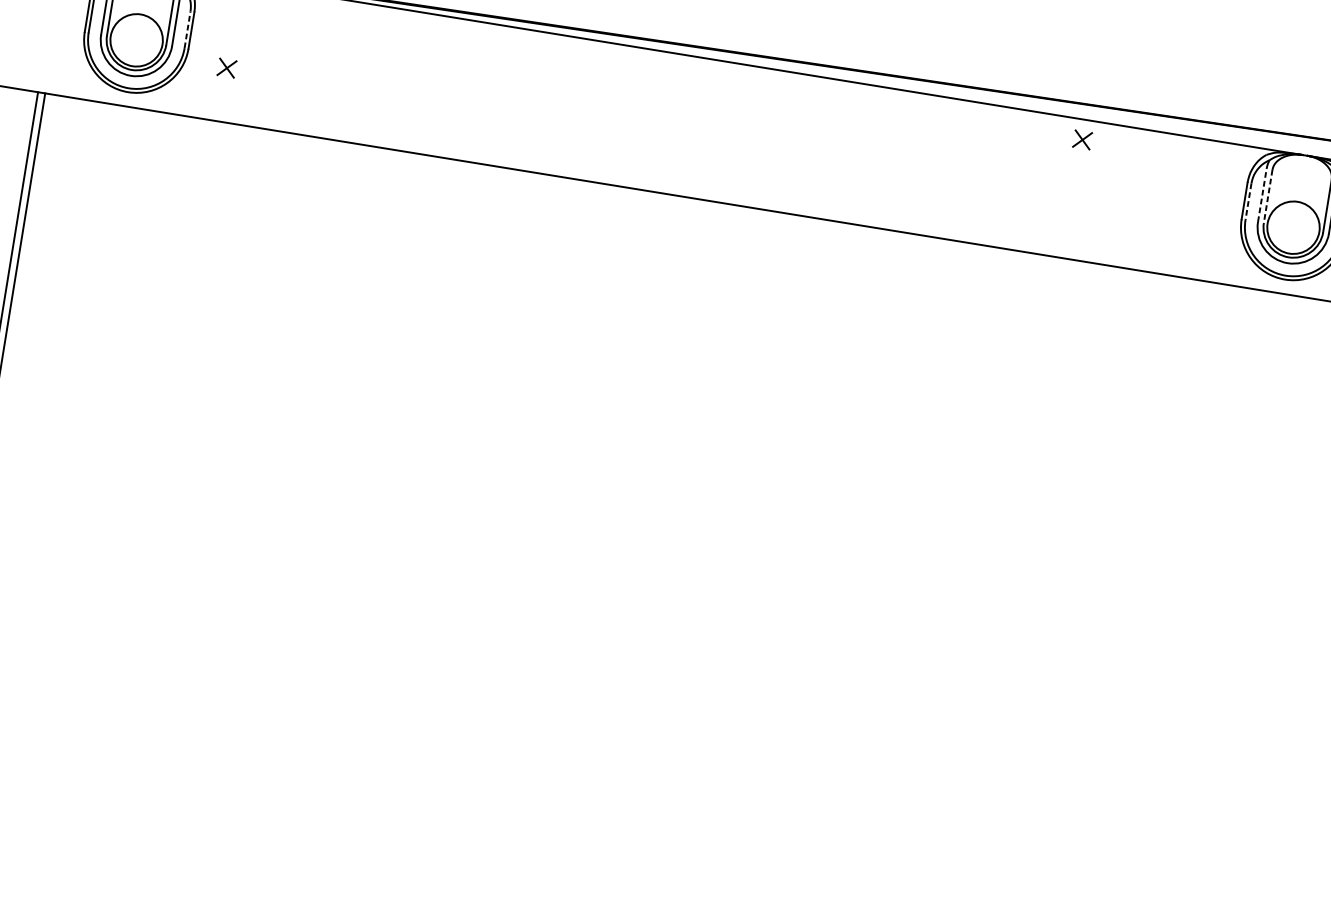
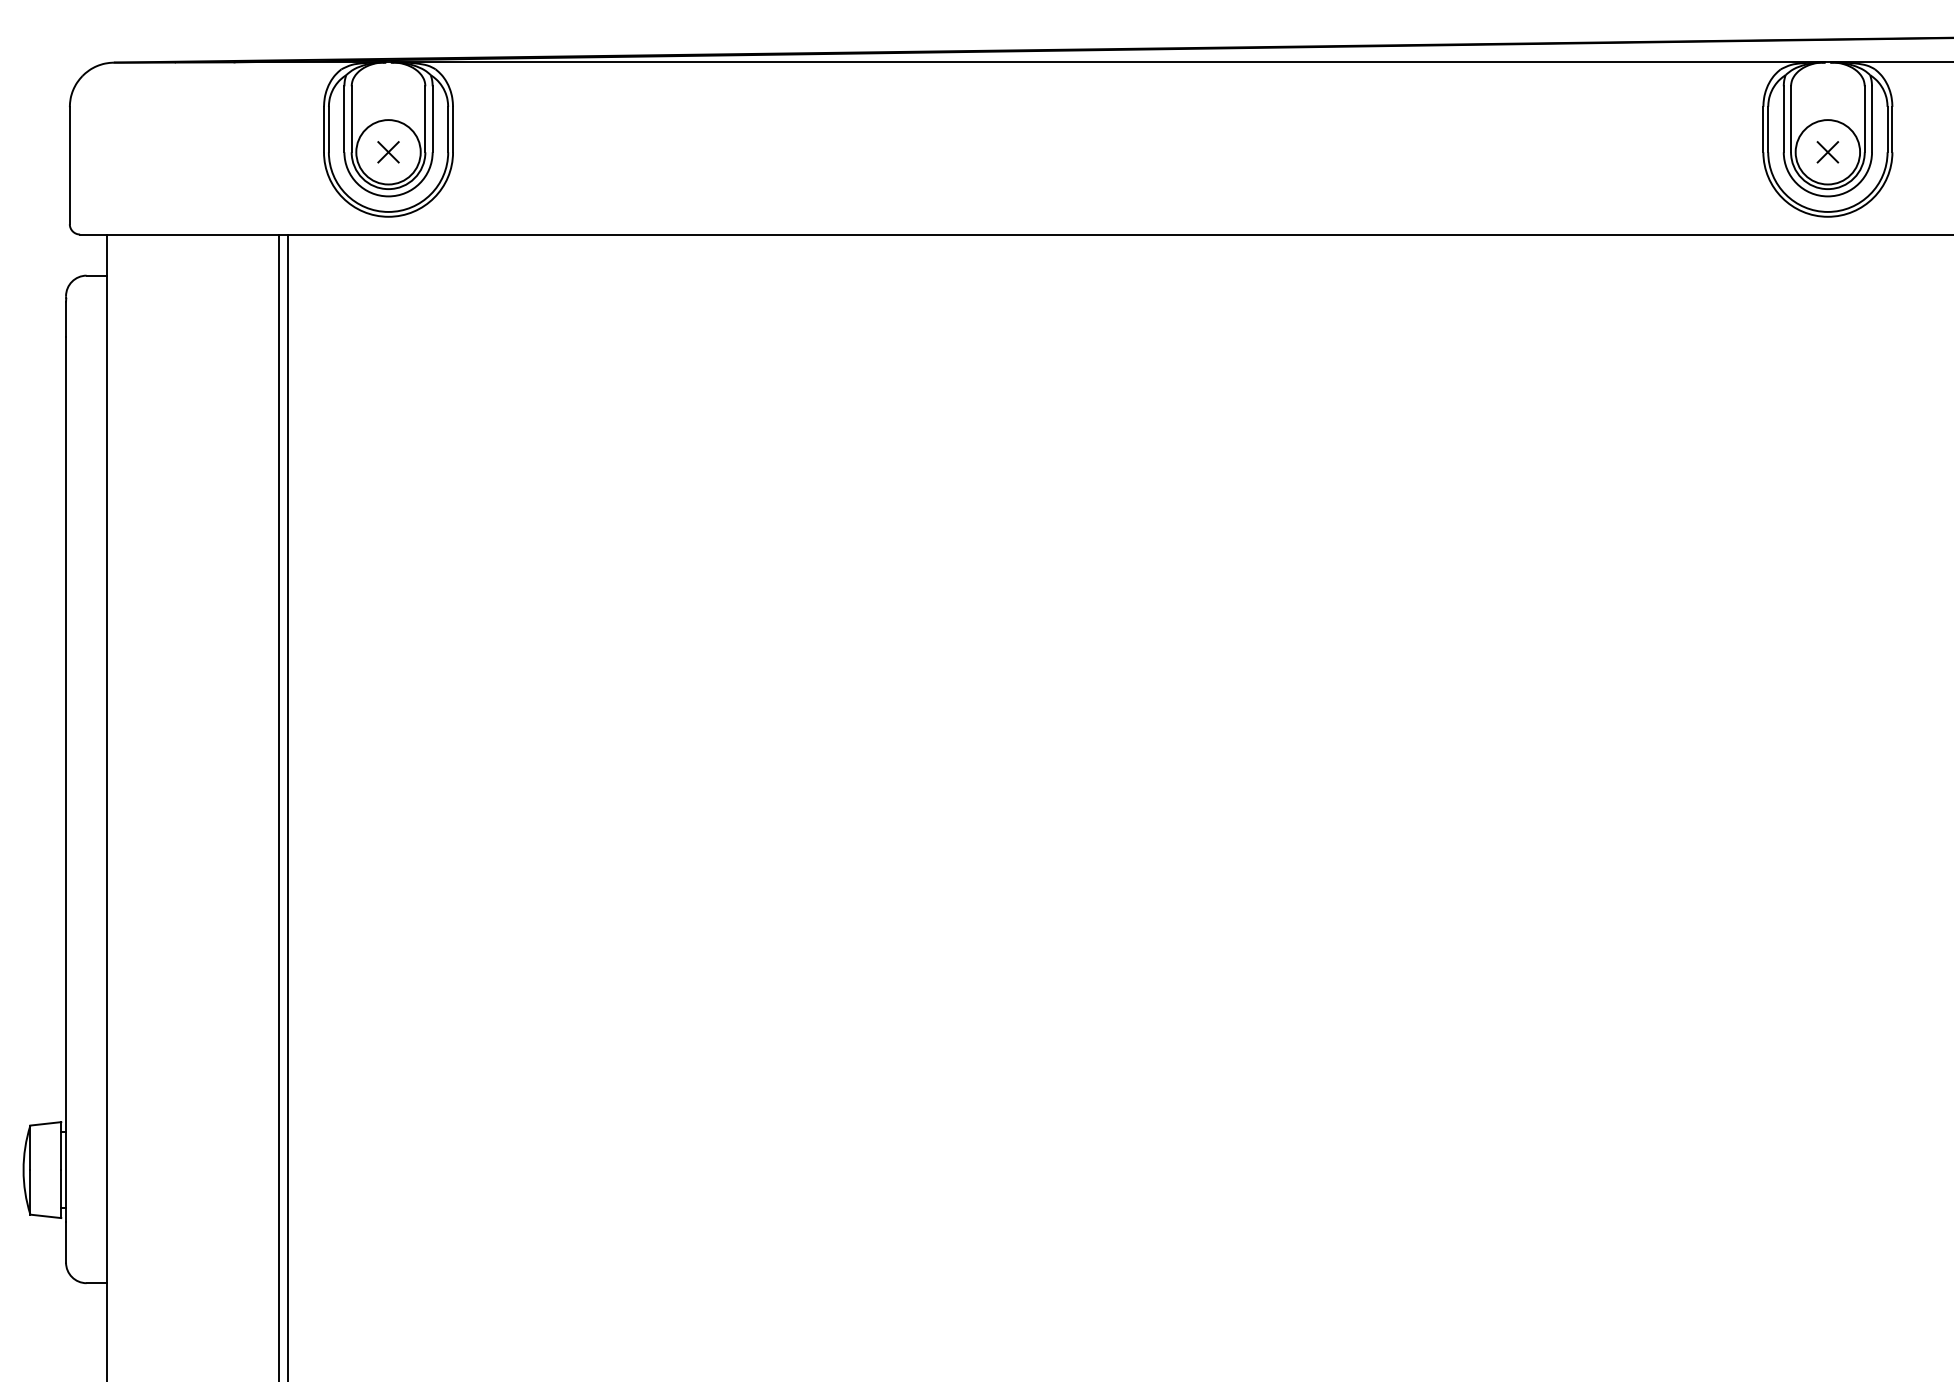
line: (187, 29) -> (448, 129), dashed -> solid
part: (226, 68) -> (388, 152), moved
part: (1082, 140) -> (1827, 152), moved
line: (1262, 195) -> (1783, 119), dashed -> solid
line: (1268, 196) -> (1791, 119), dashed -> solid
line: (1248, 201) -> (1768, 129), dashed -> solid

